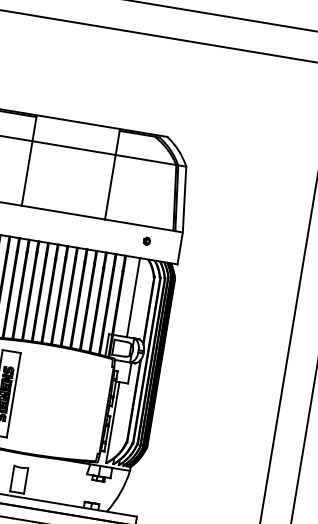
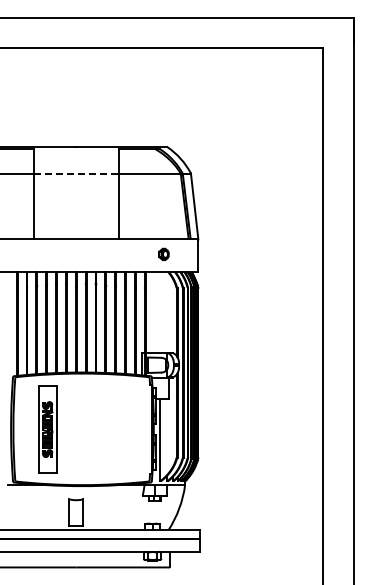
line: (74, 148) -> (76, 173), solid -> dashed
part: (147, 240) -> (164, 253), size x1.6
line: (133, 297) -> (160, 312), removed

